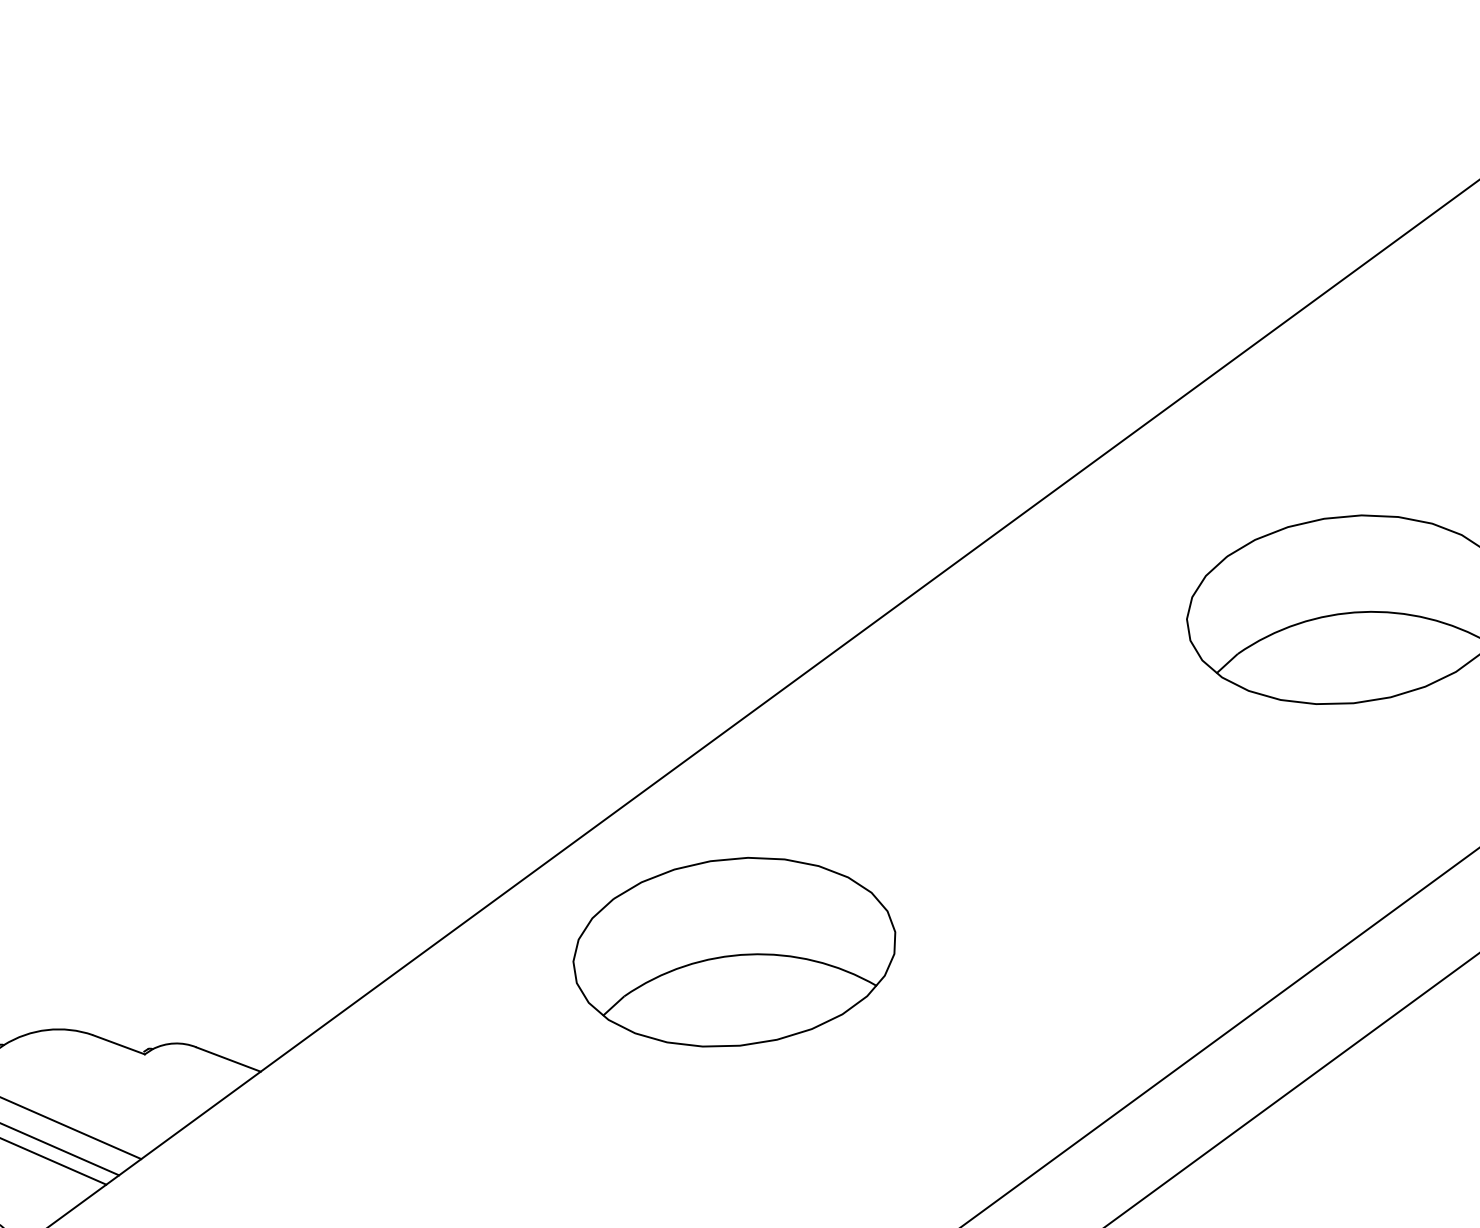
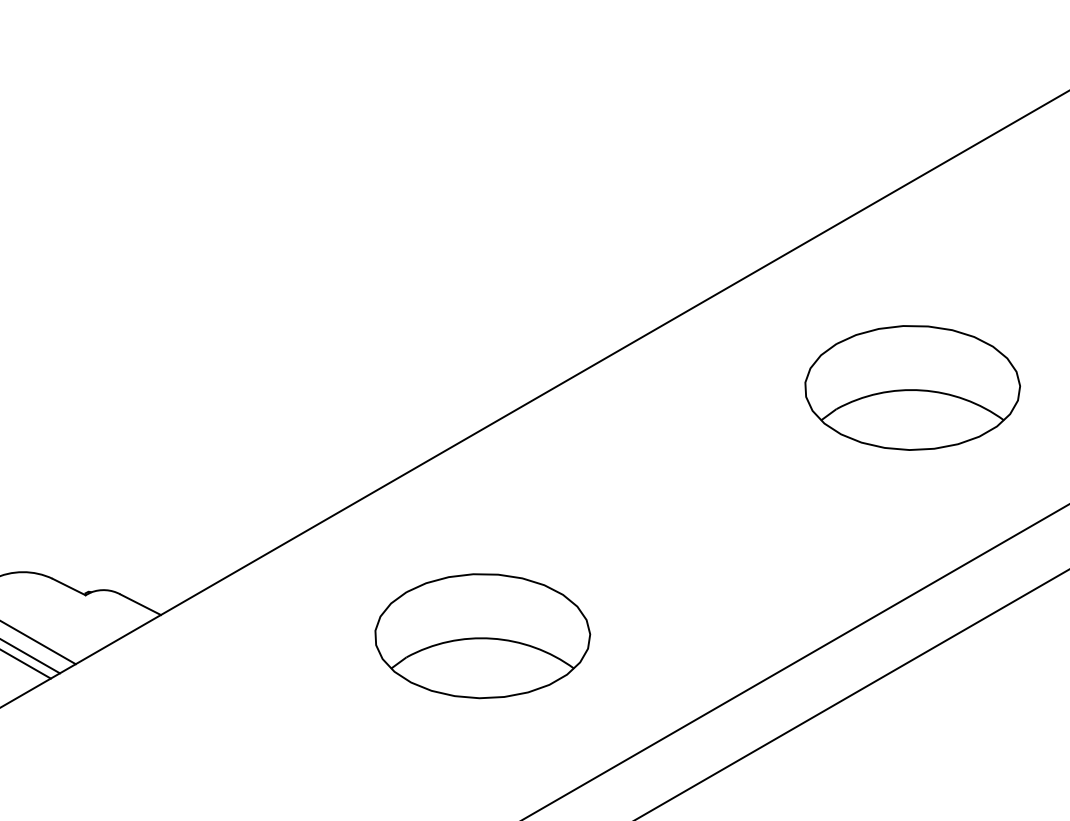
part: (734, 952) -> (482, 636), moved

